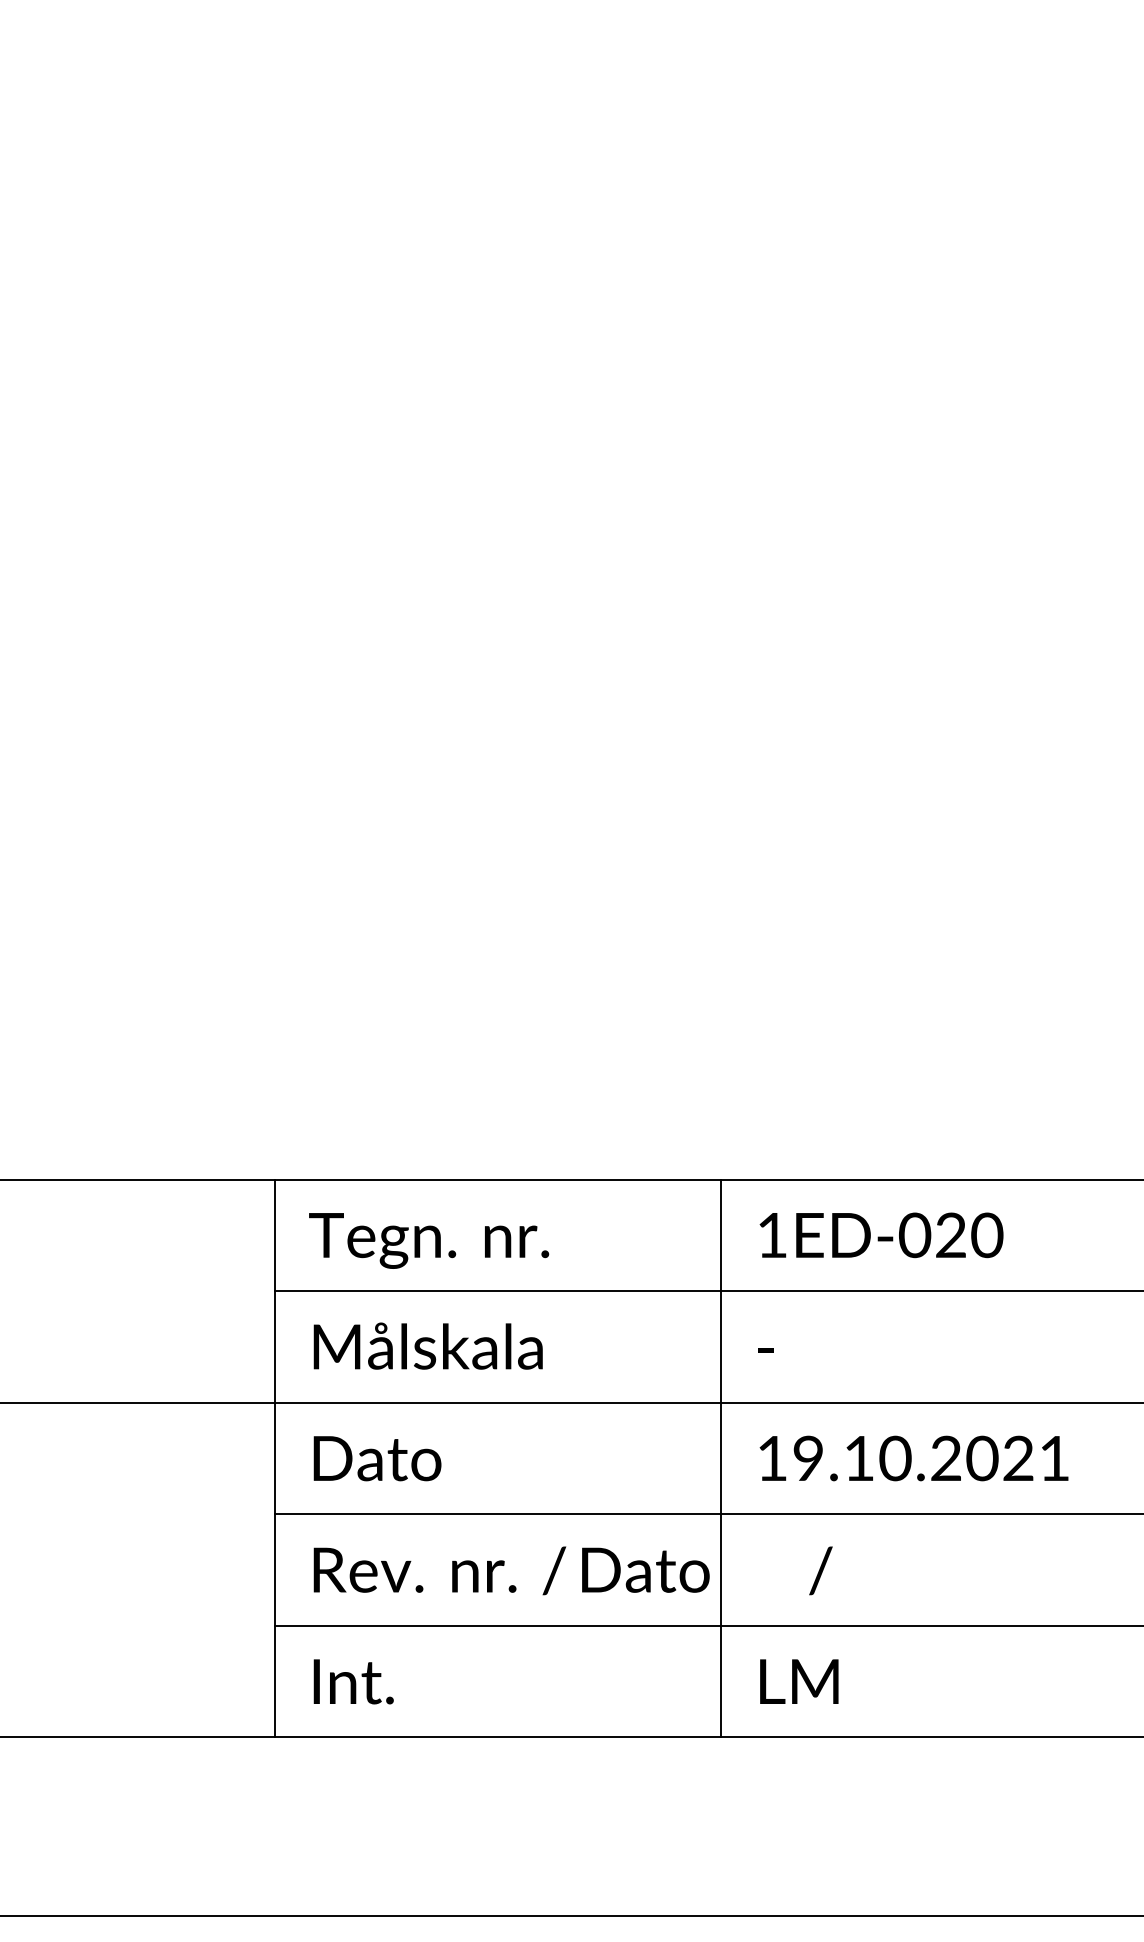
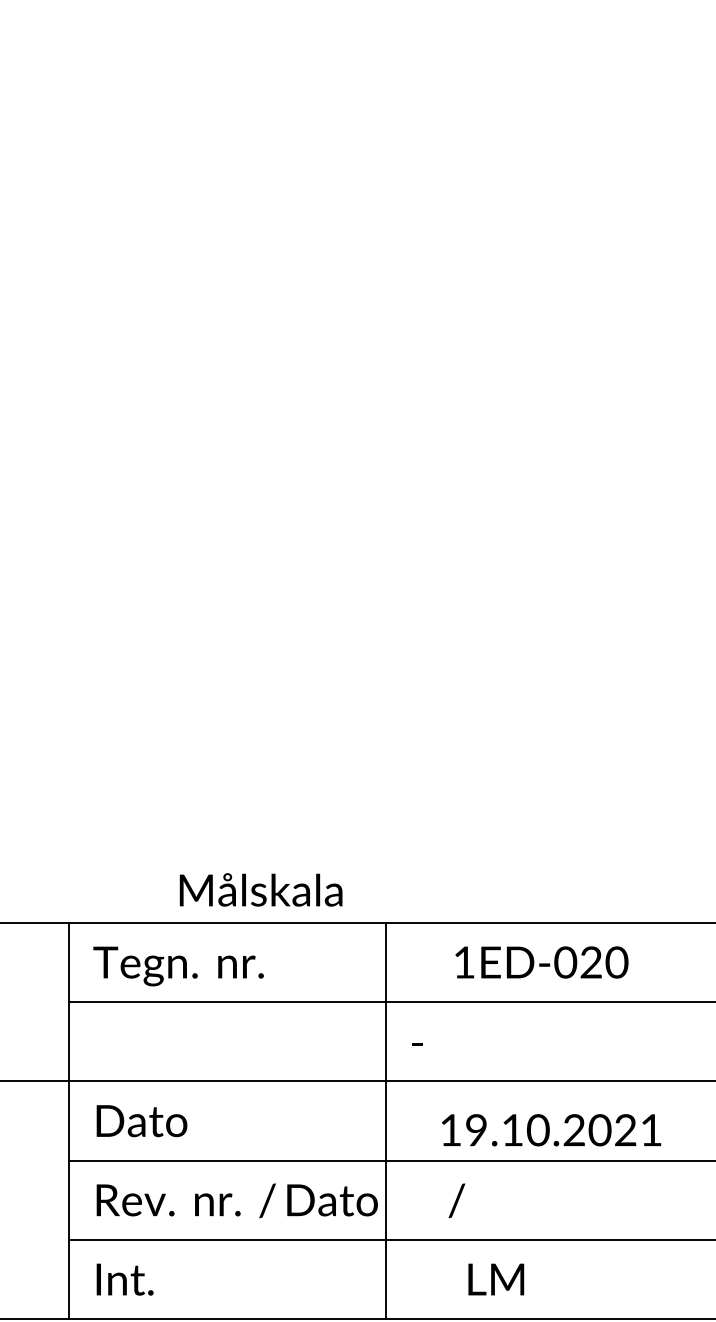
text: (881, 1235) -> (541, 962), moved
text: (427, 1345) -> (260, 889), moved
text: (913, 1458) -> (551, 1130), moved
text: (799, 1681) -> (496, 1279), moved

